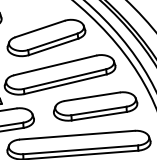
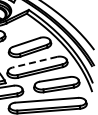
line: (54, 65) -> (34, 62), solid -> dashed

